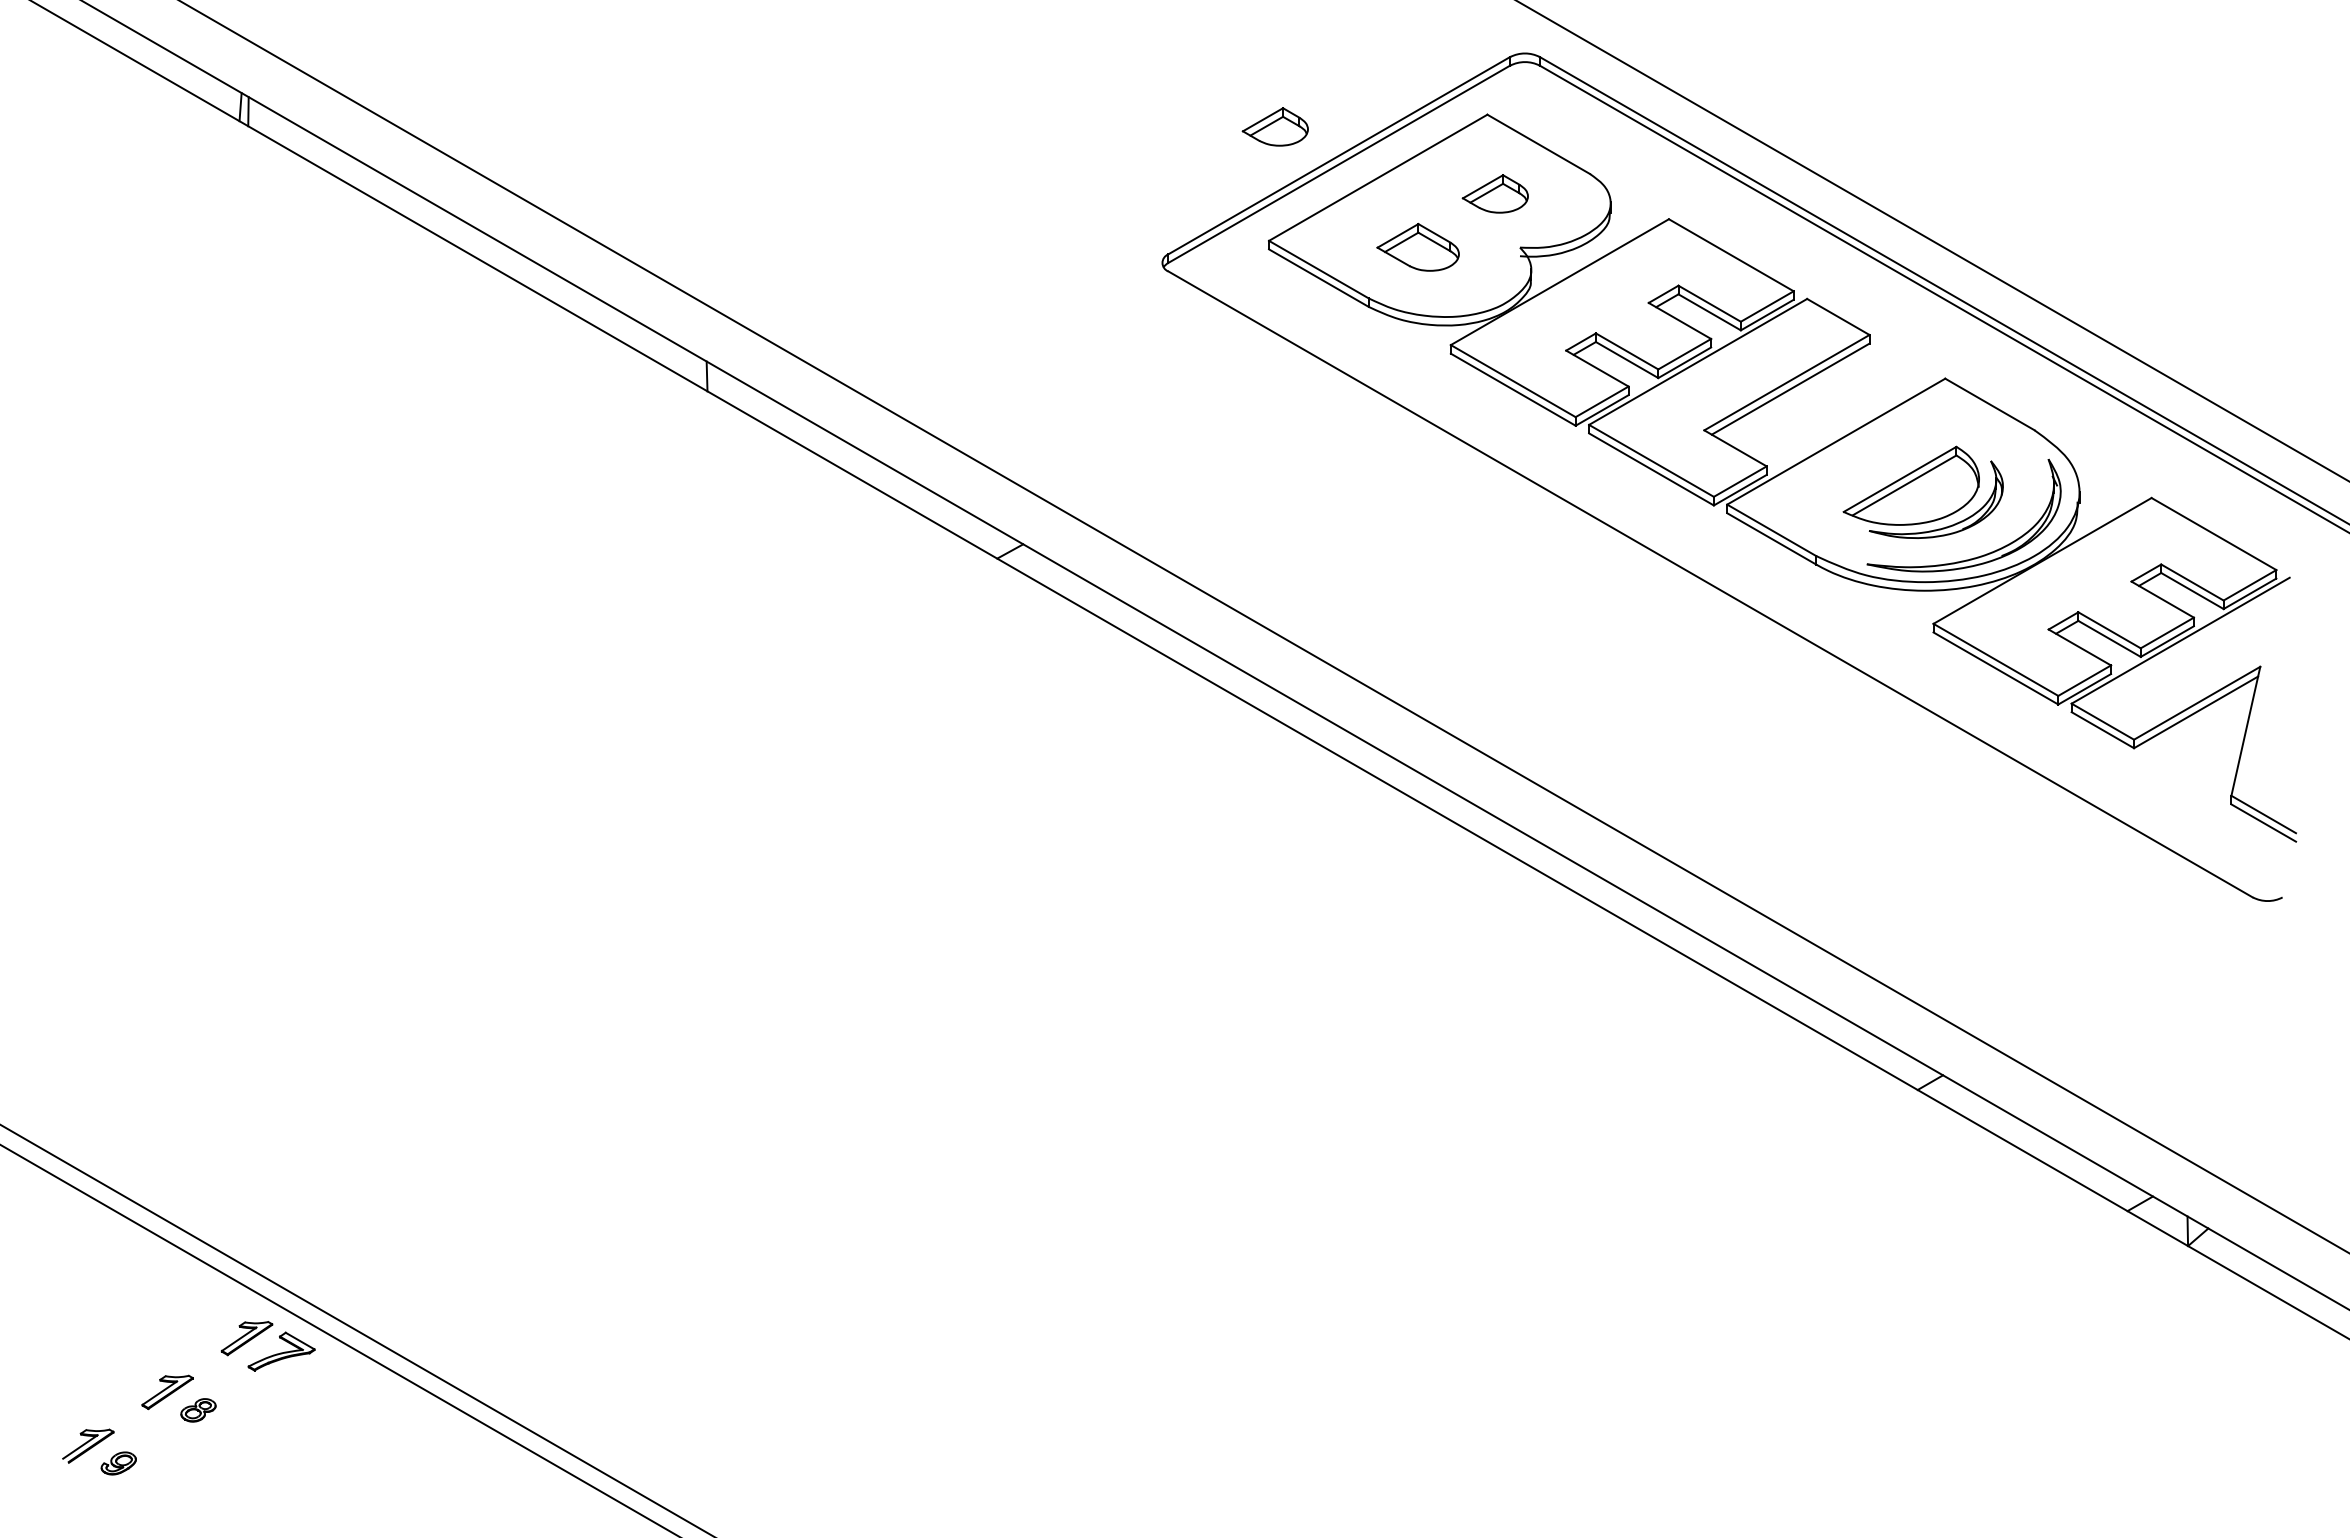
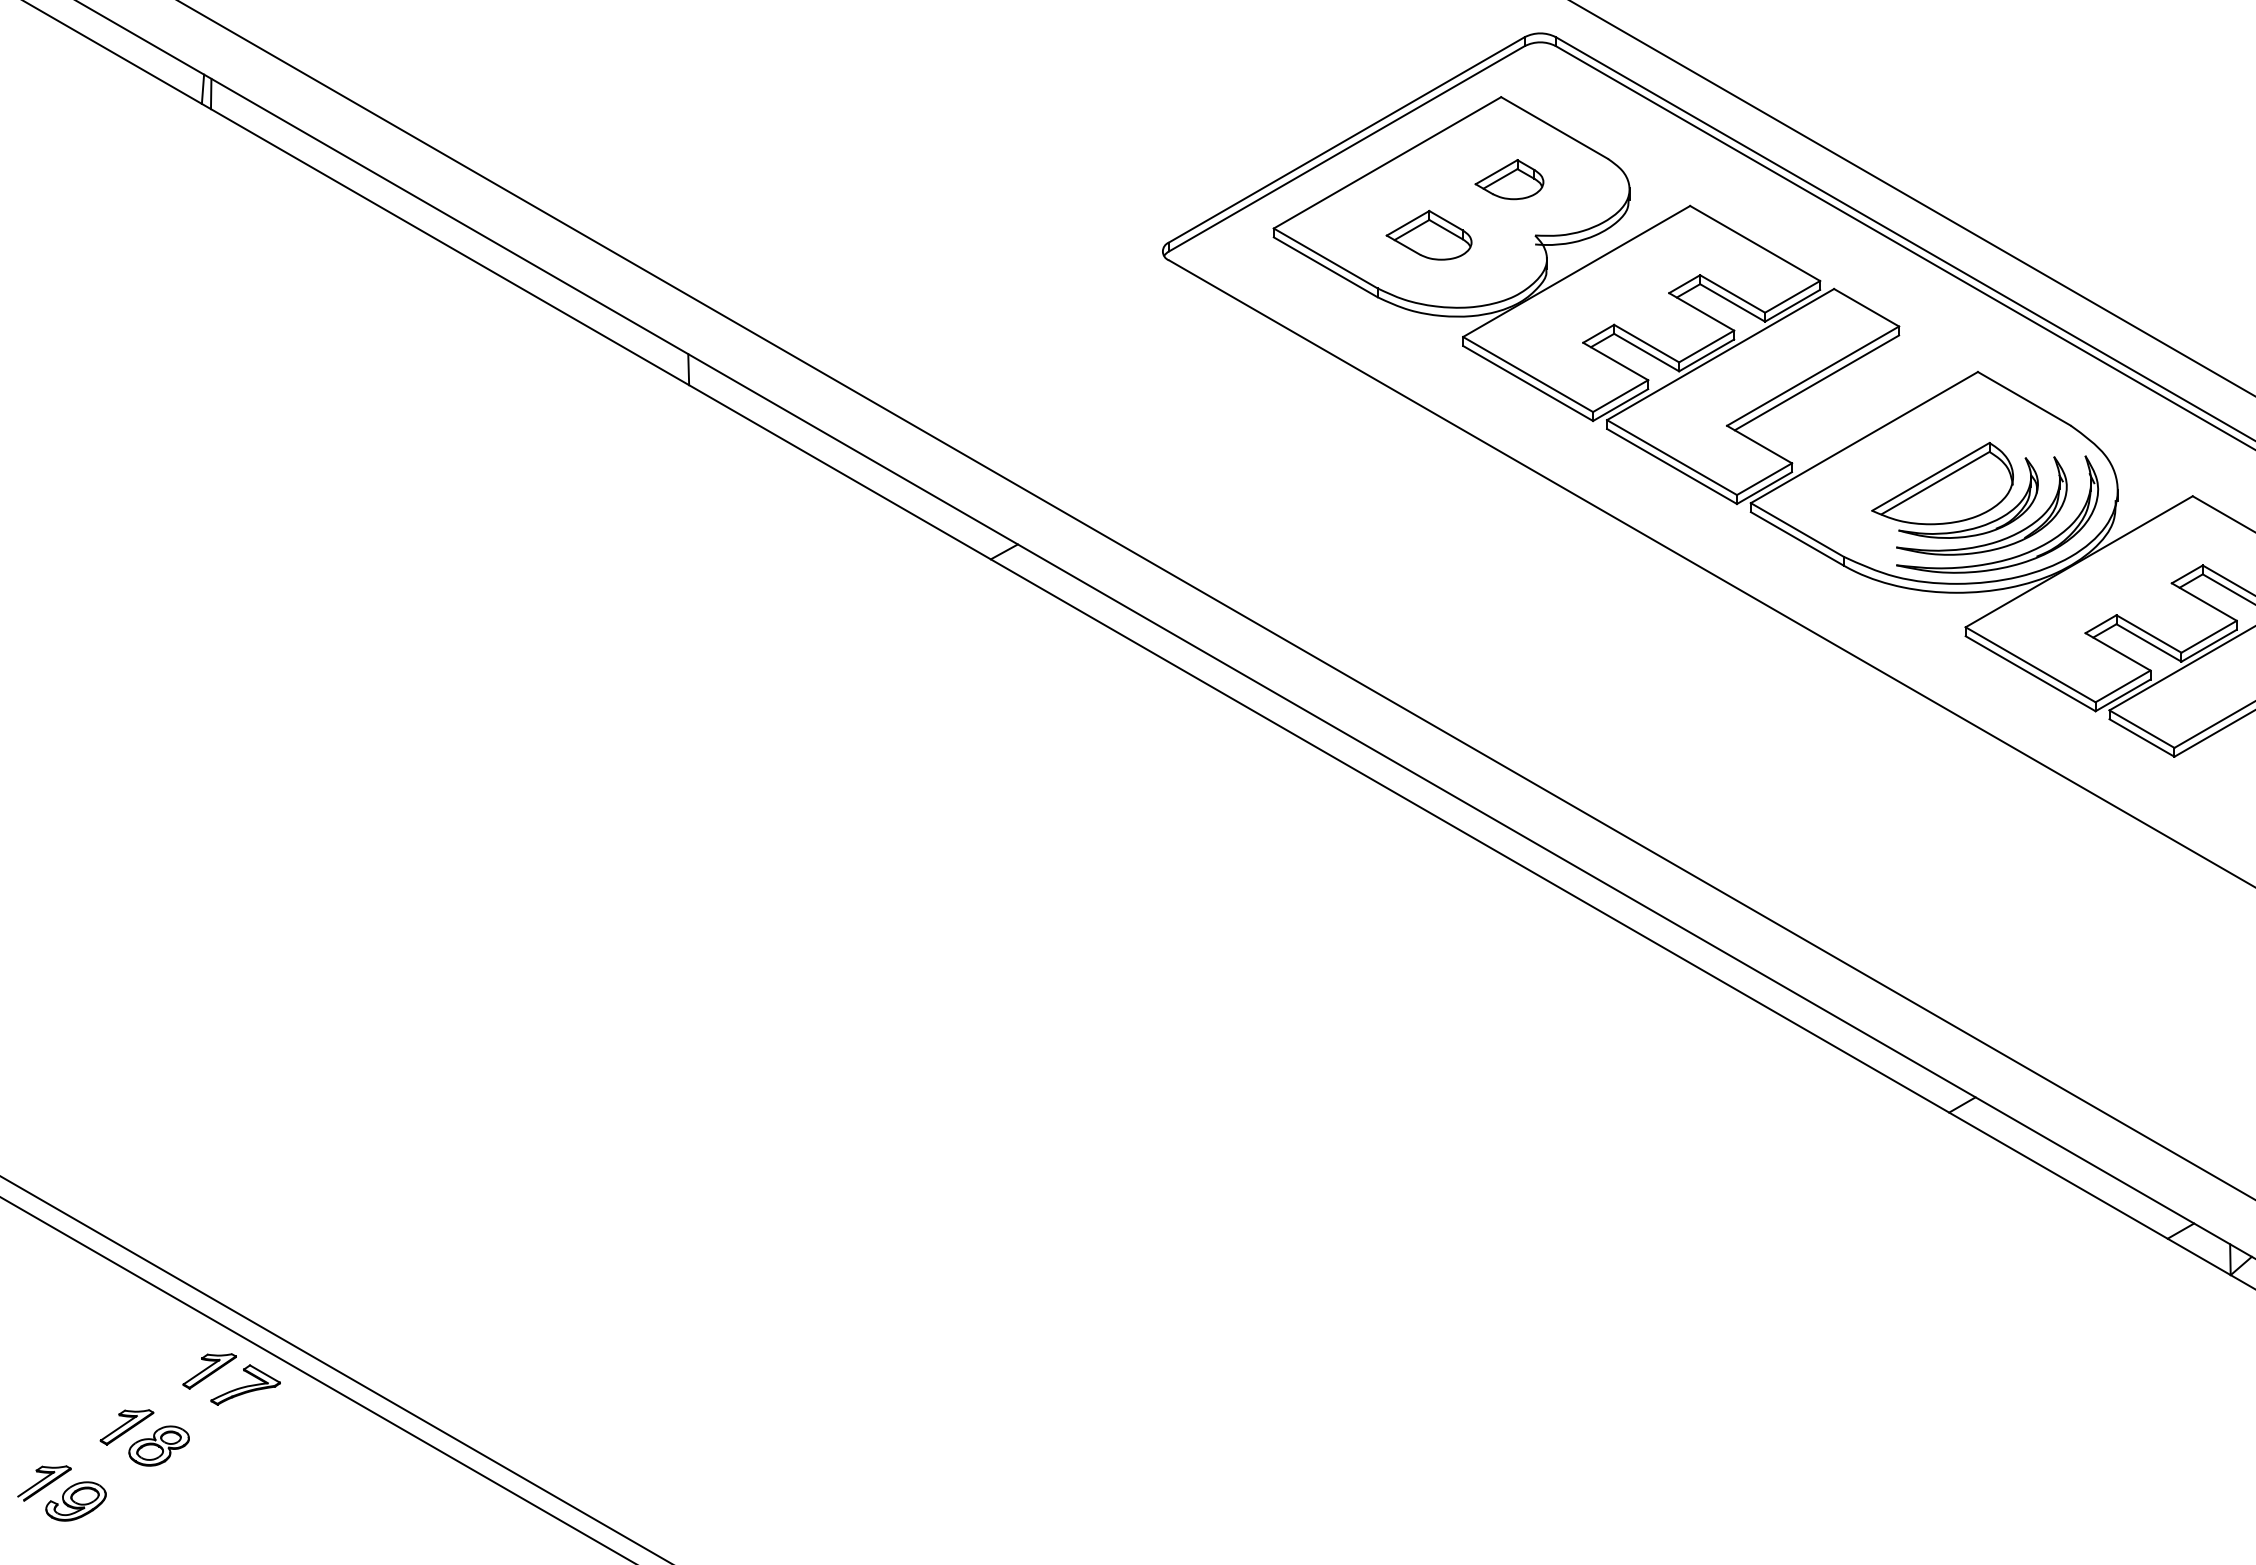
part: (1274, 126) -> (1279, 109), removed
part: (1960, 541) -> (1993, 541), added
part: (198, 1410) -> (159, 1446), size x1.67
part: (118, 1463) -> (75, 1501), size x1.67

